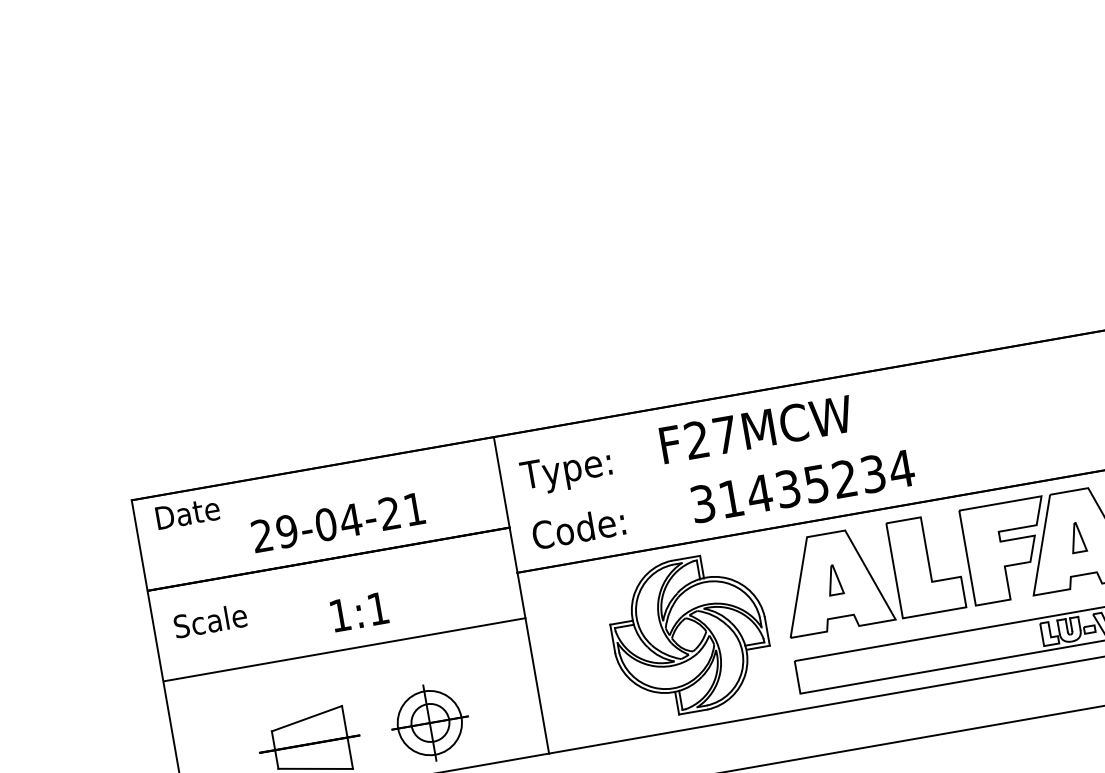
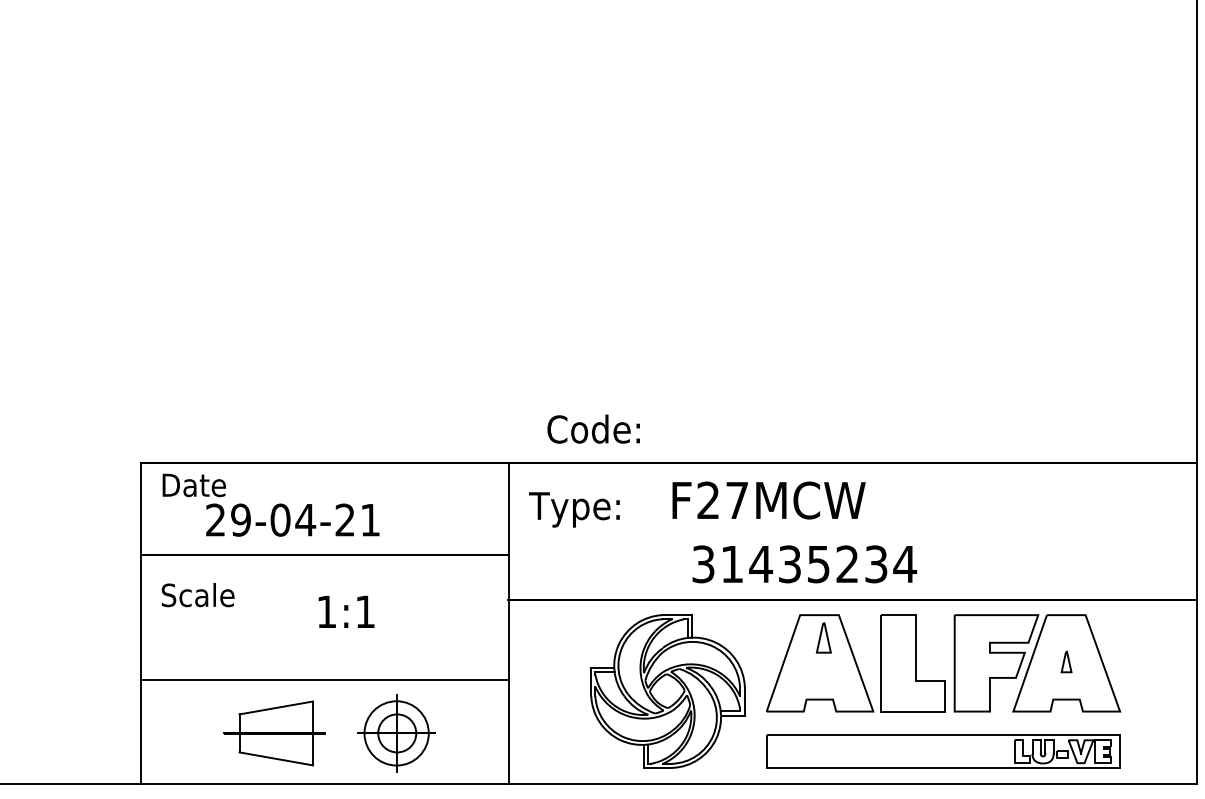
text: (337, 522) -> (292, 519), moved
text: (578, 527) -> (593, 428), moved
part: (1077, 537) -> (1066, 661), size x0.7
part: (834, 579) -> (823, 637), moved
line: (344, 649) -> (325, 679), moved

